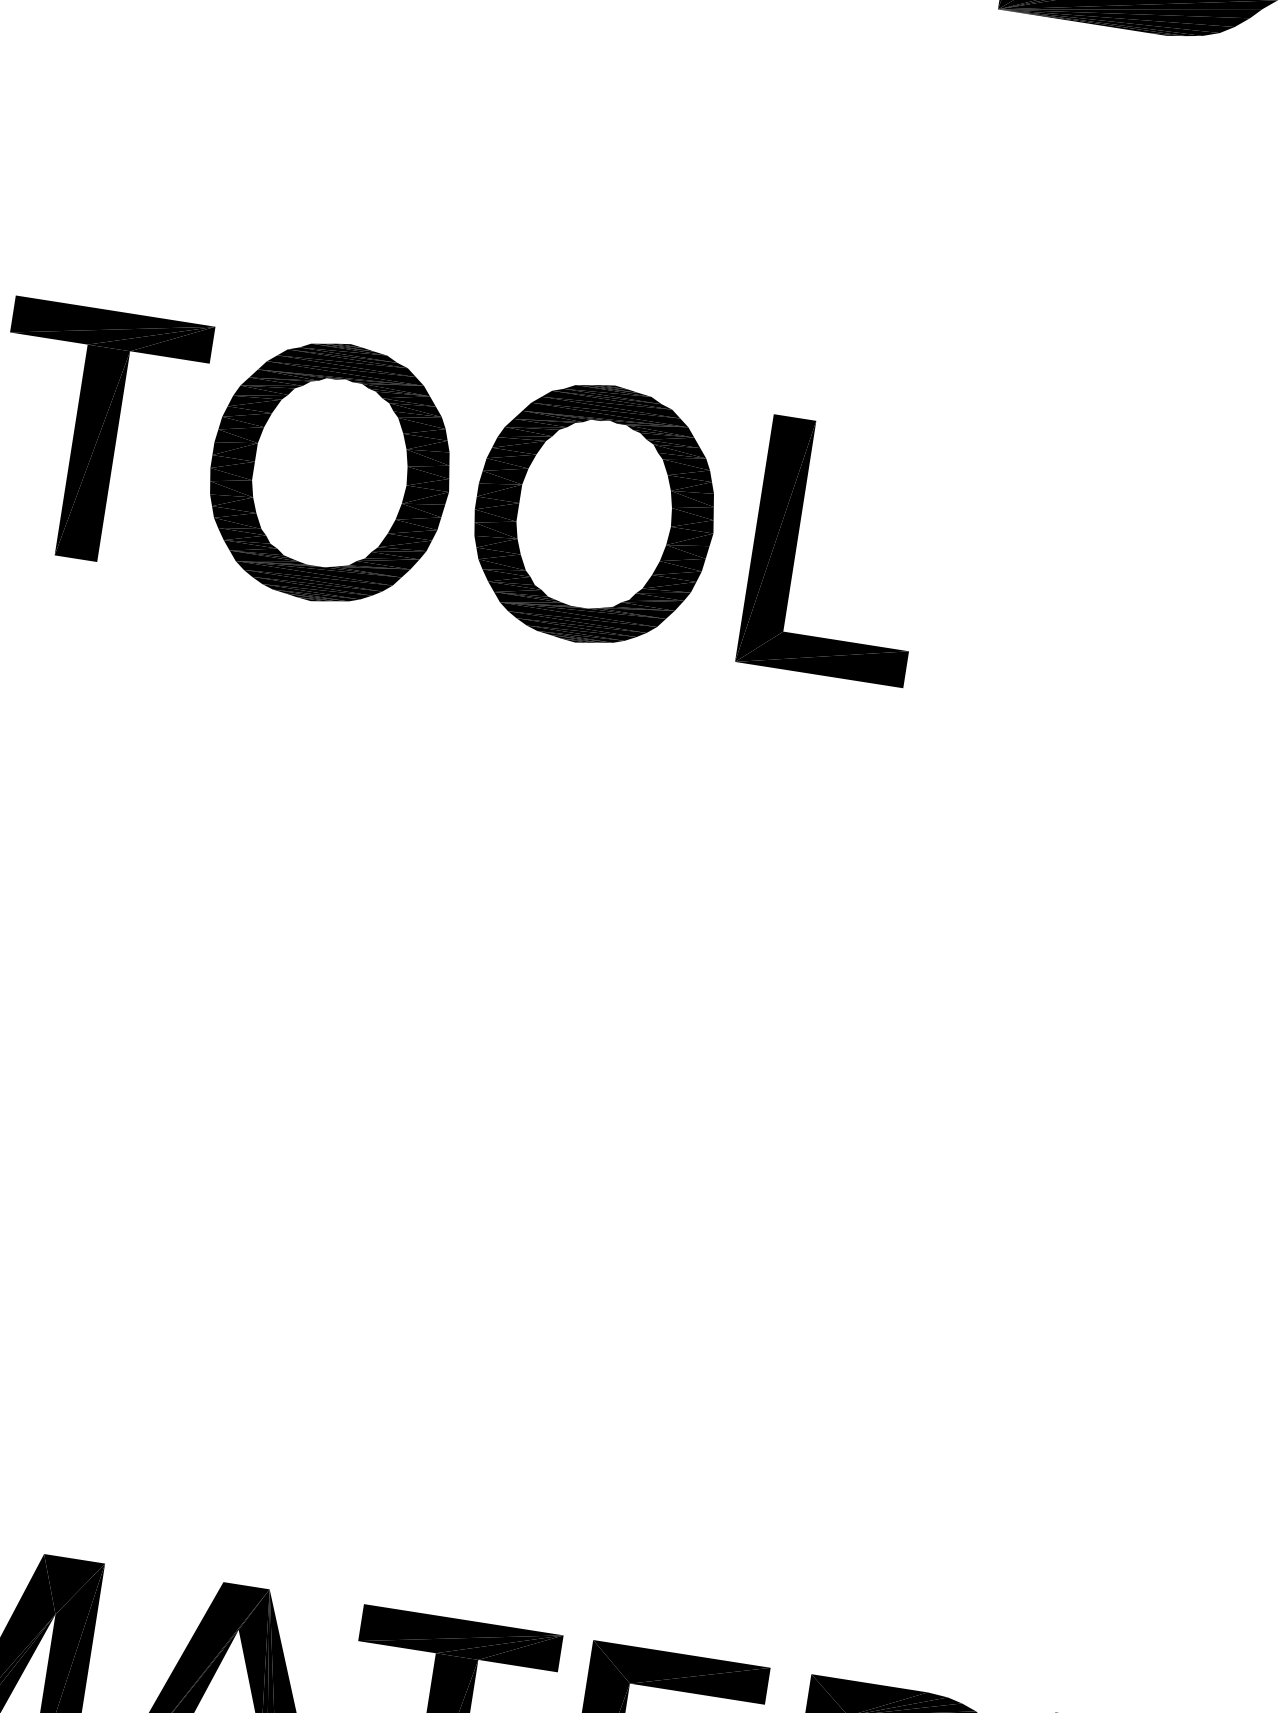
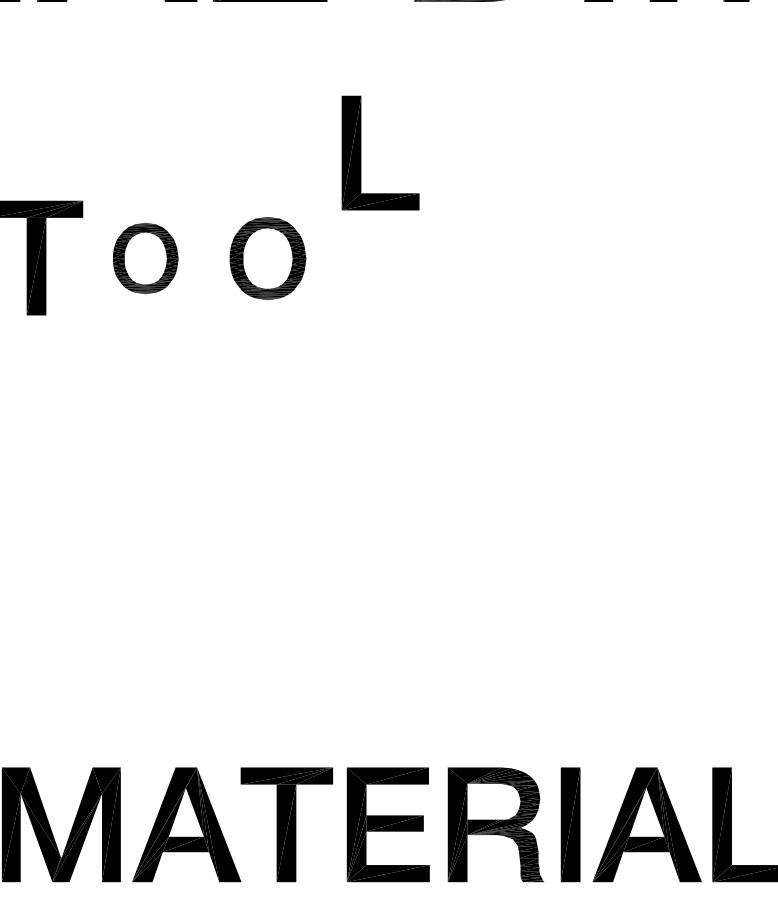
part: (330, 472) -> (145, 258), size x0.6
part: (594, 513) -> (267, 258), size x0.7
part: (797, 543) -> (361, 152), moved

